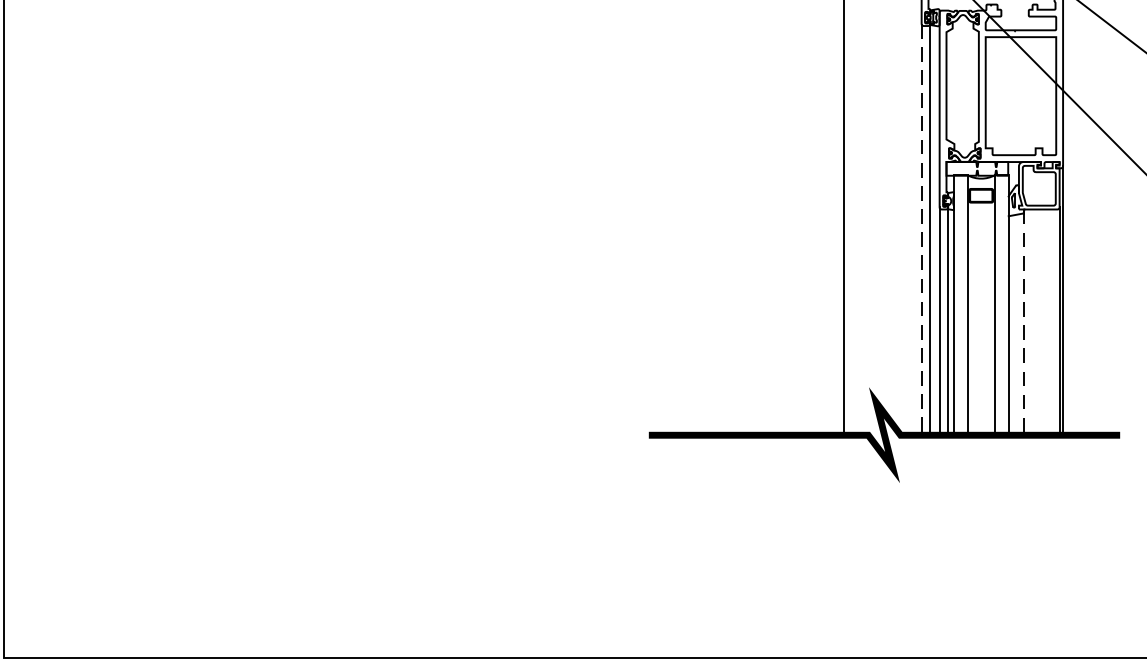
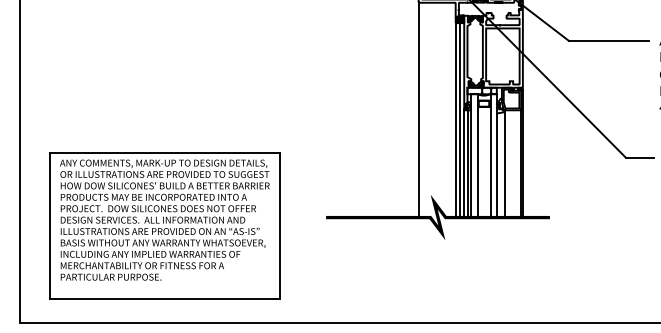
line: (921, 228) -> (455, 119), dashed -> solid
line: (1024, 321) -> (504, 163), dashed -> solid
part: (308, 451) -> (164, 225), added

